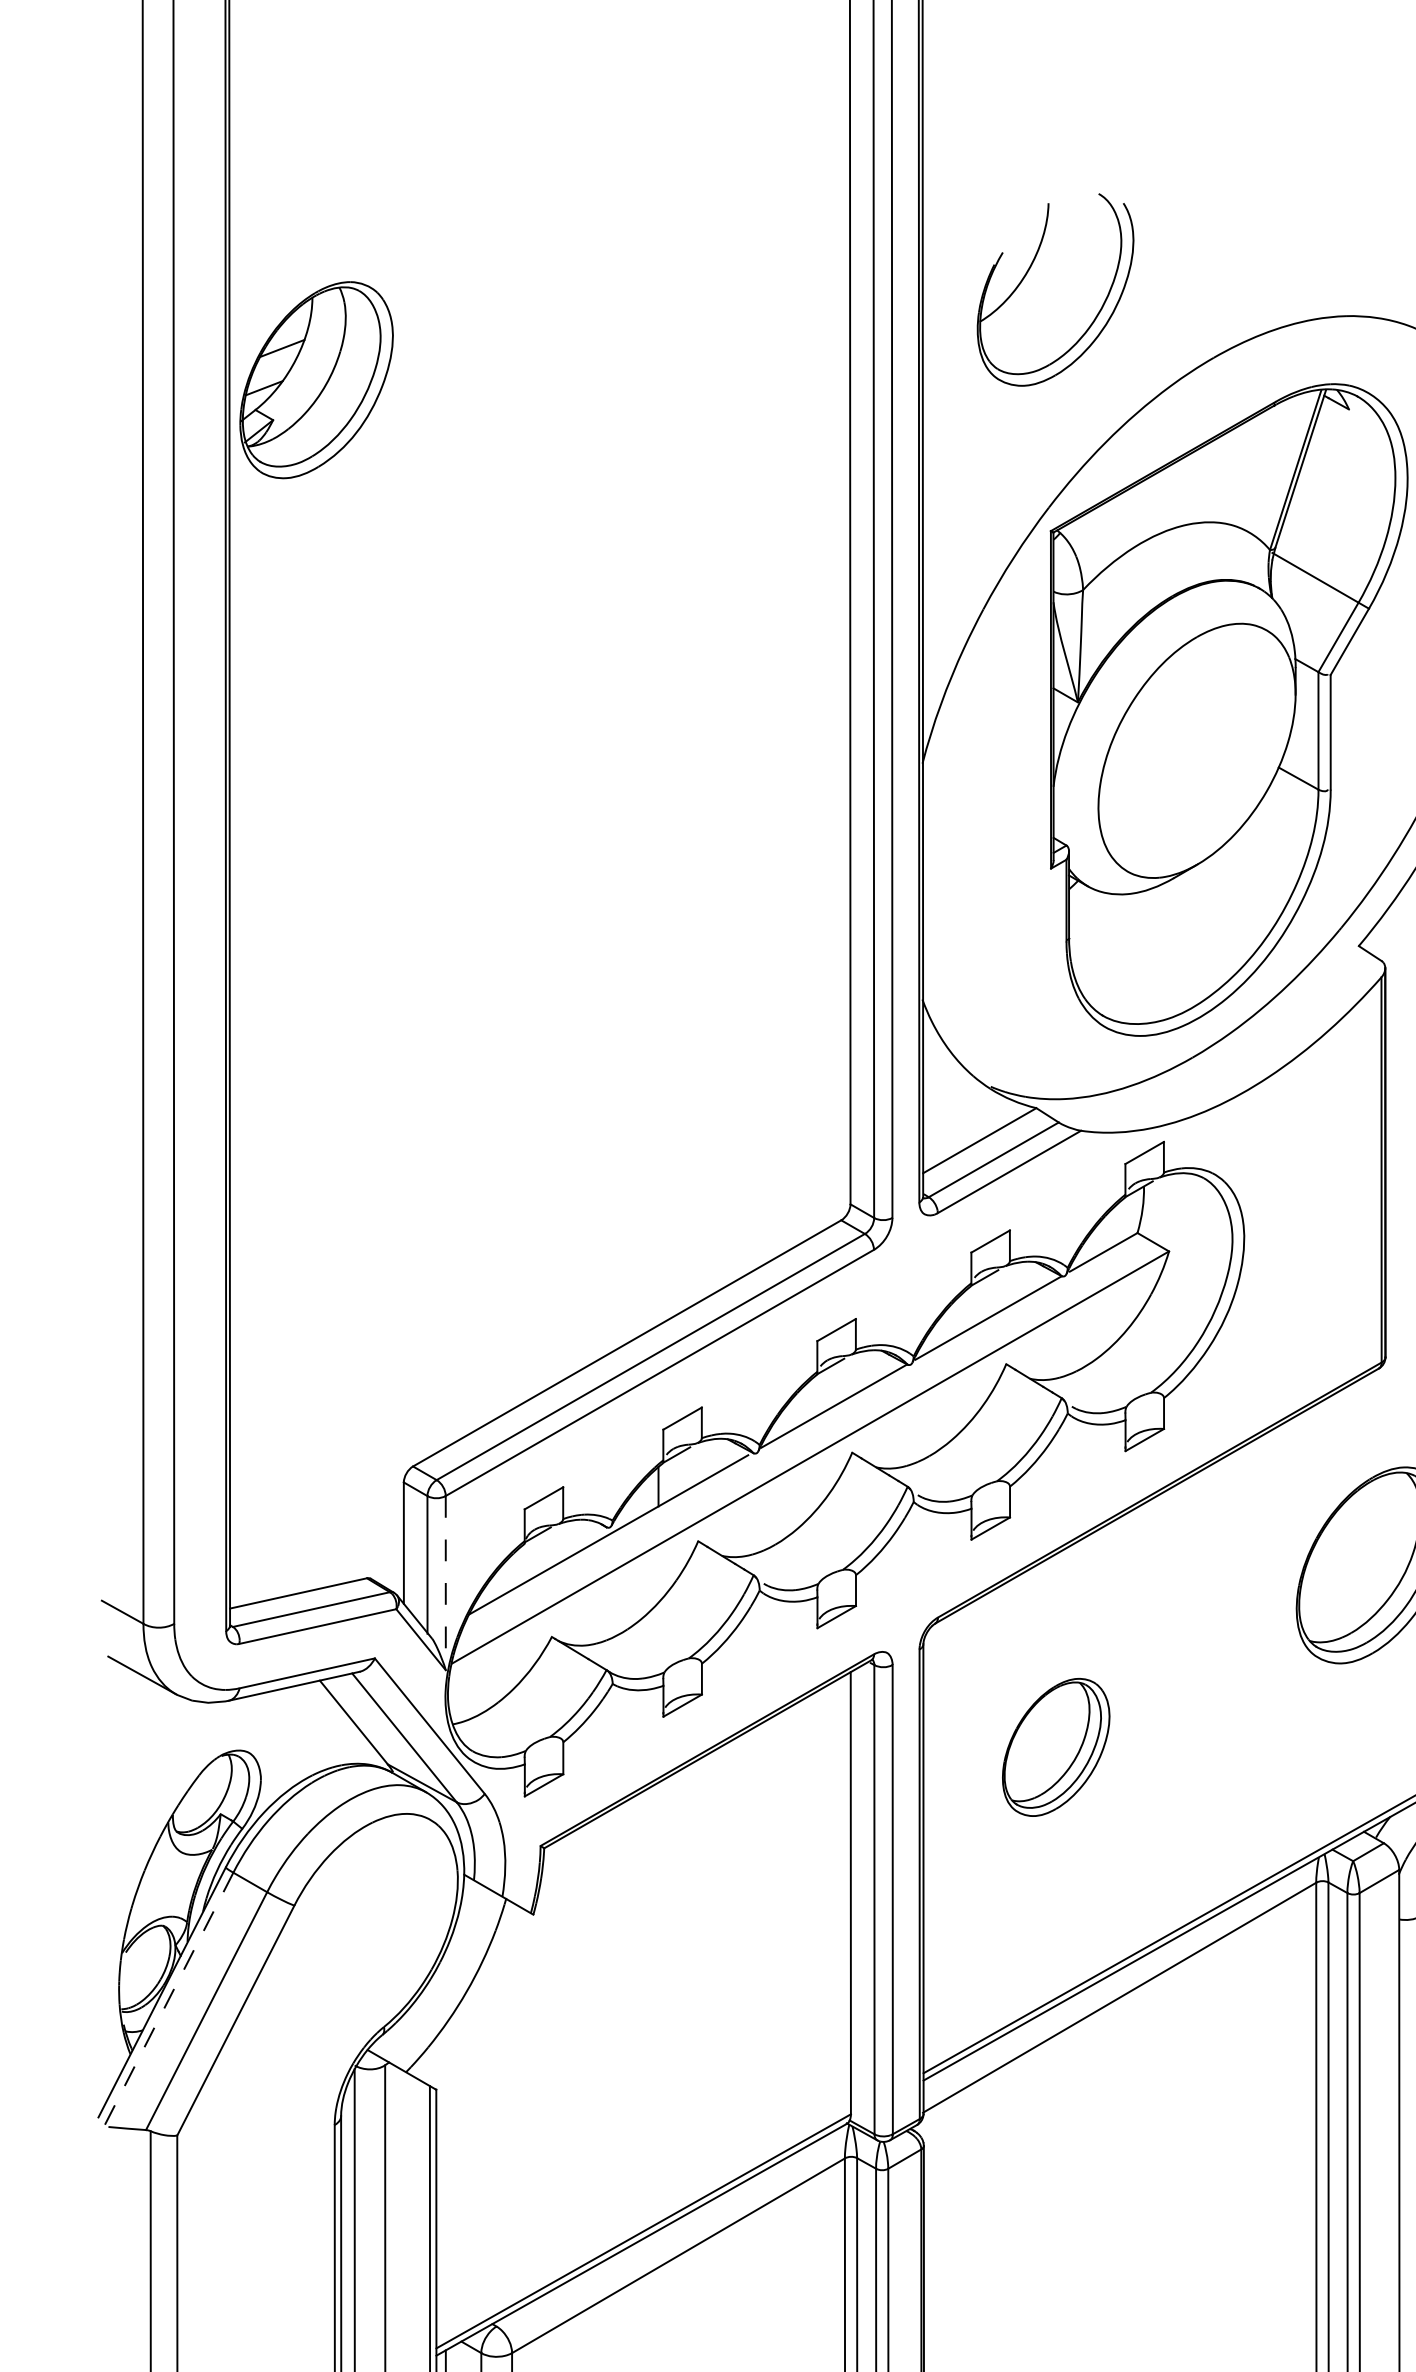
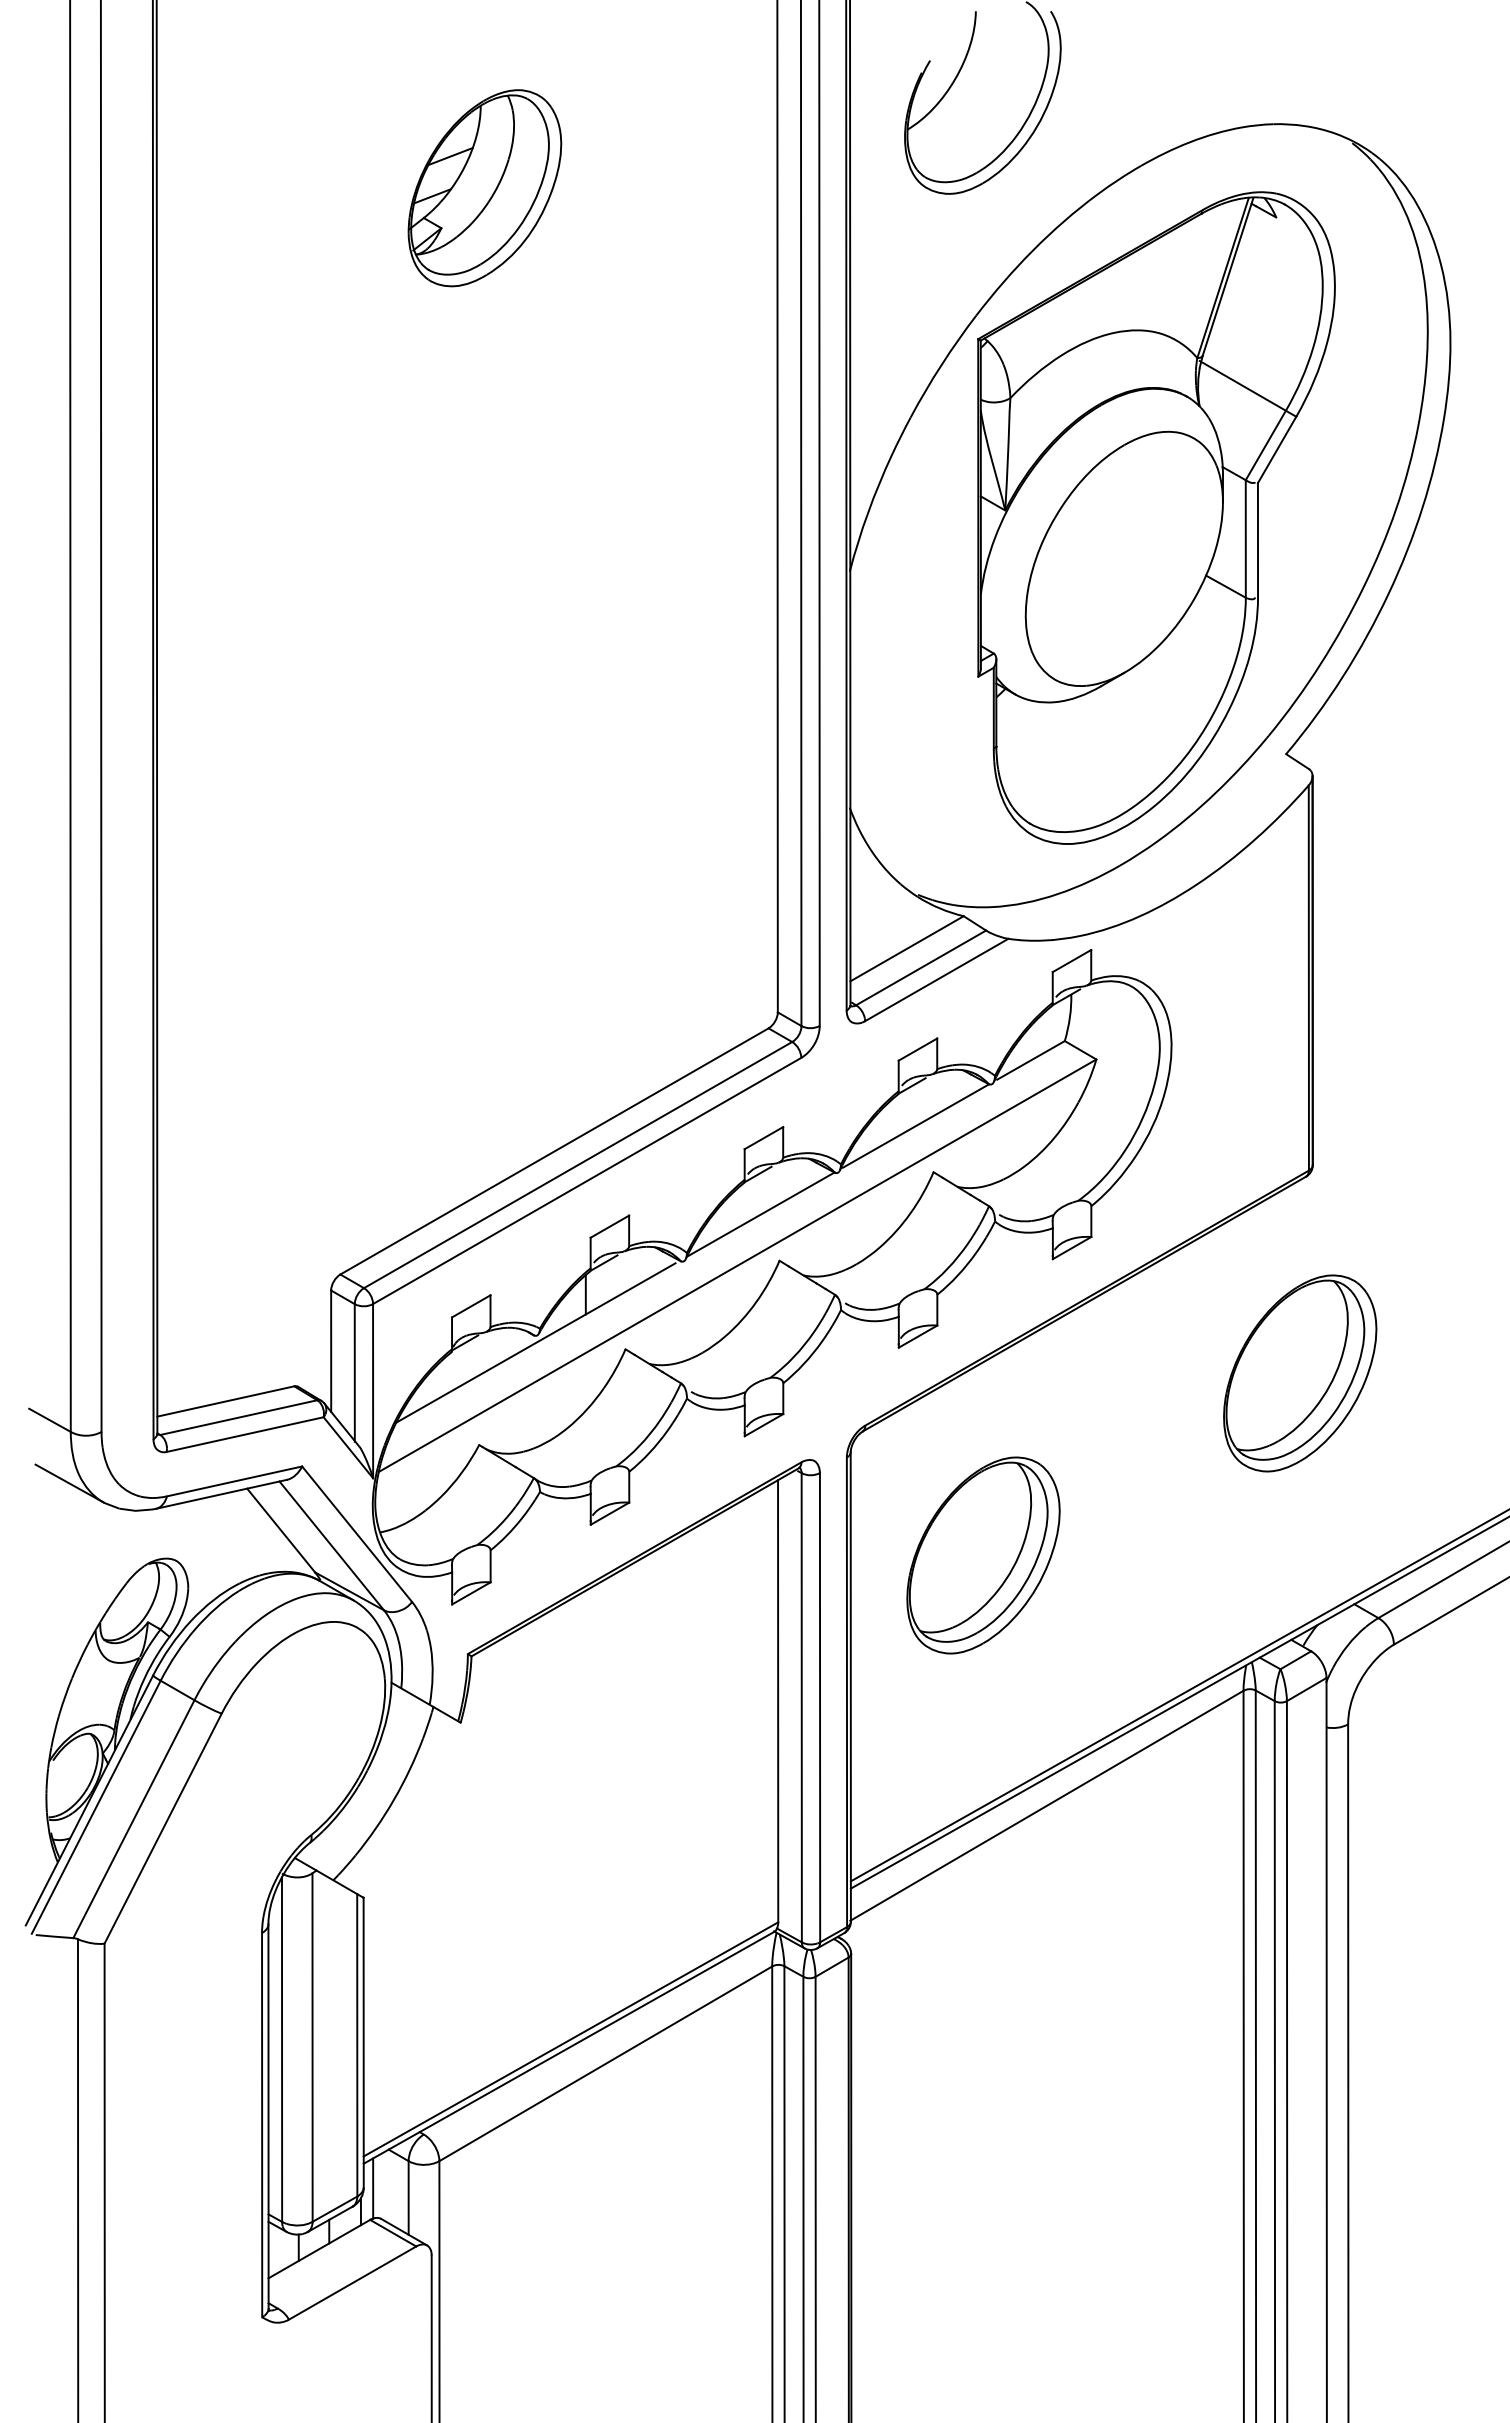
part: (316, 380) -> (484, 188), moved
line: (446, 1583) -> (373, 1391), dashed -> solid
part: (1056, 1747) -> (983, 1555), size x1.43
line: (169, 1999) -> (96, 1807), dashed -> solid

